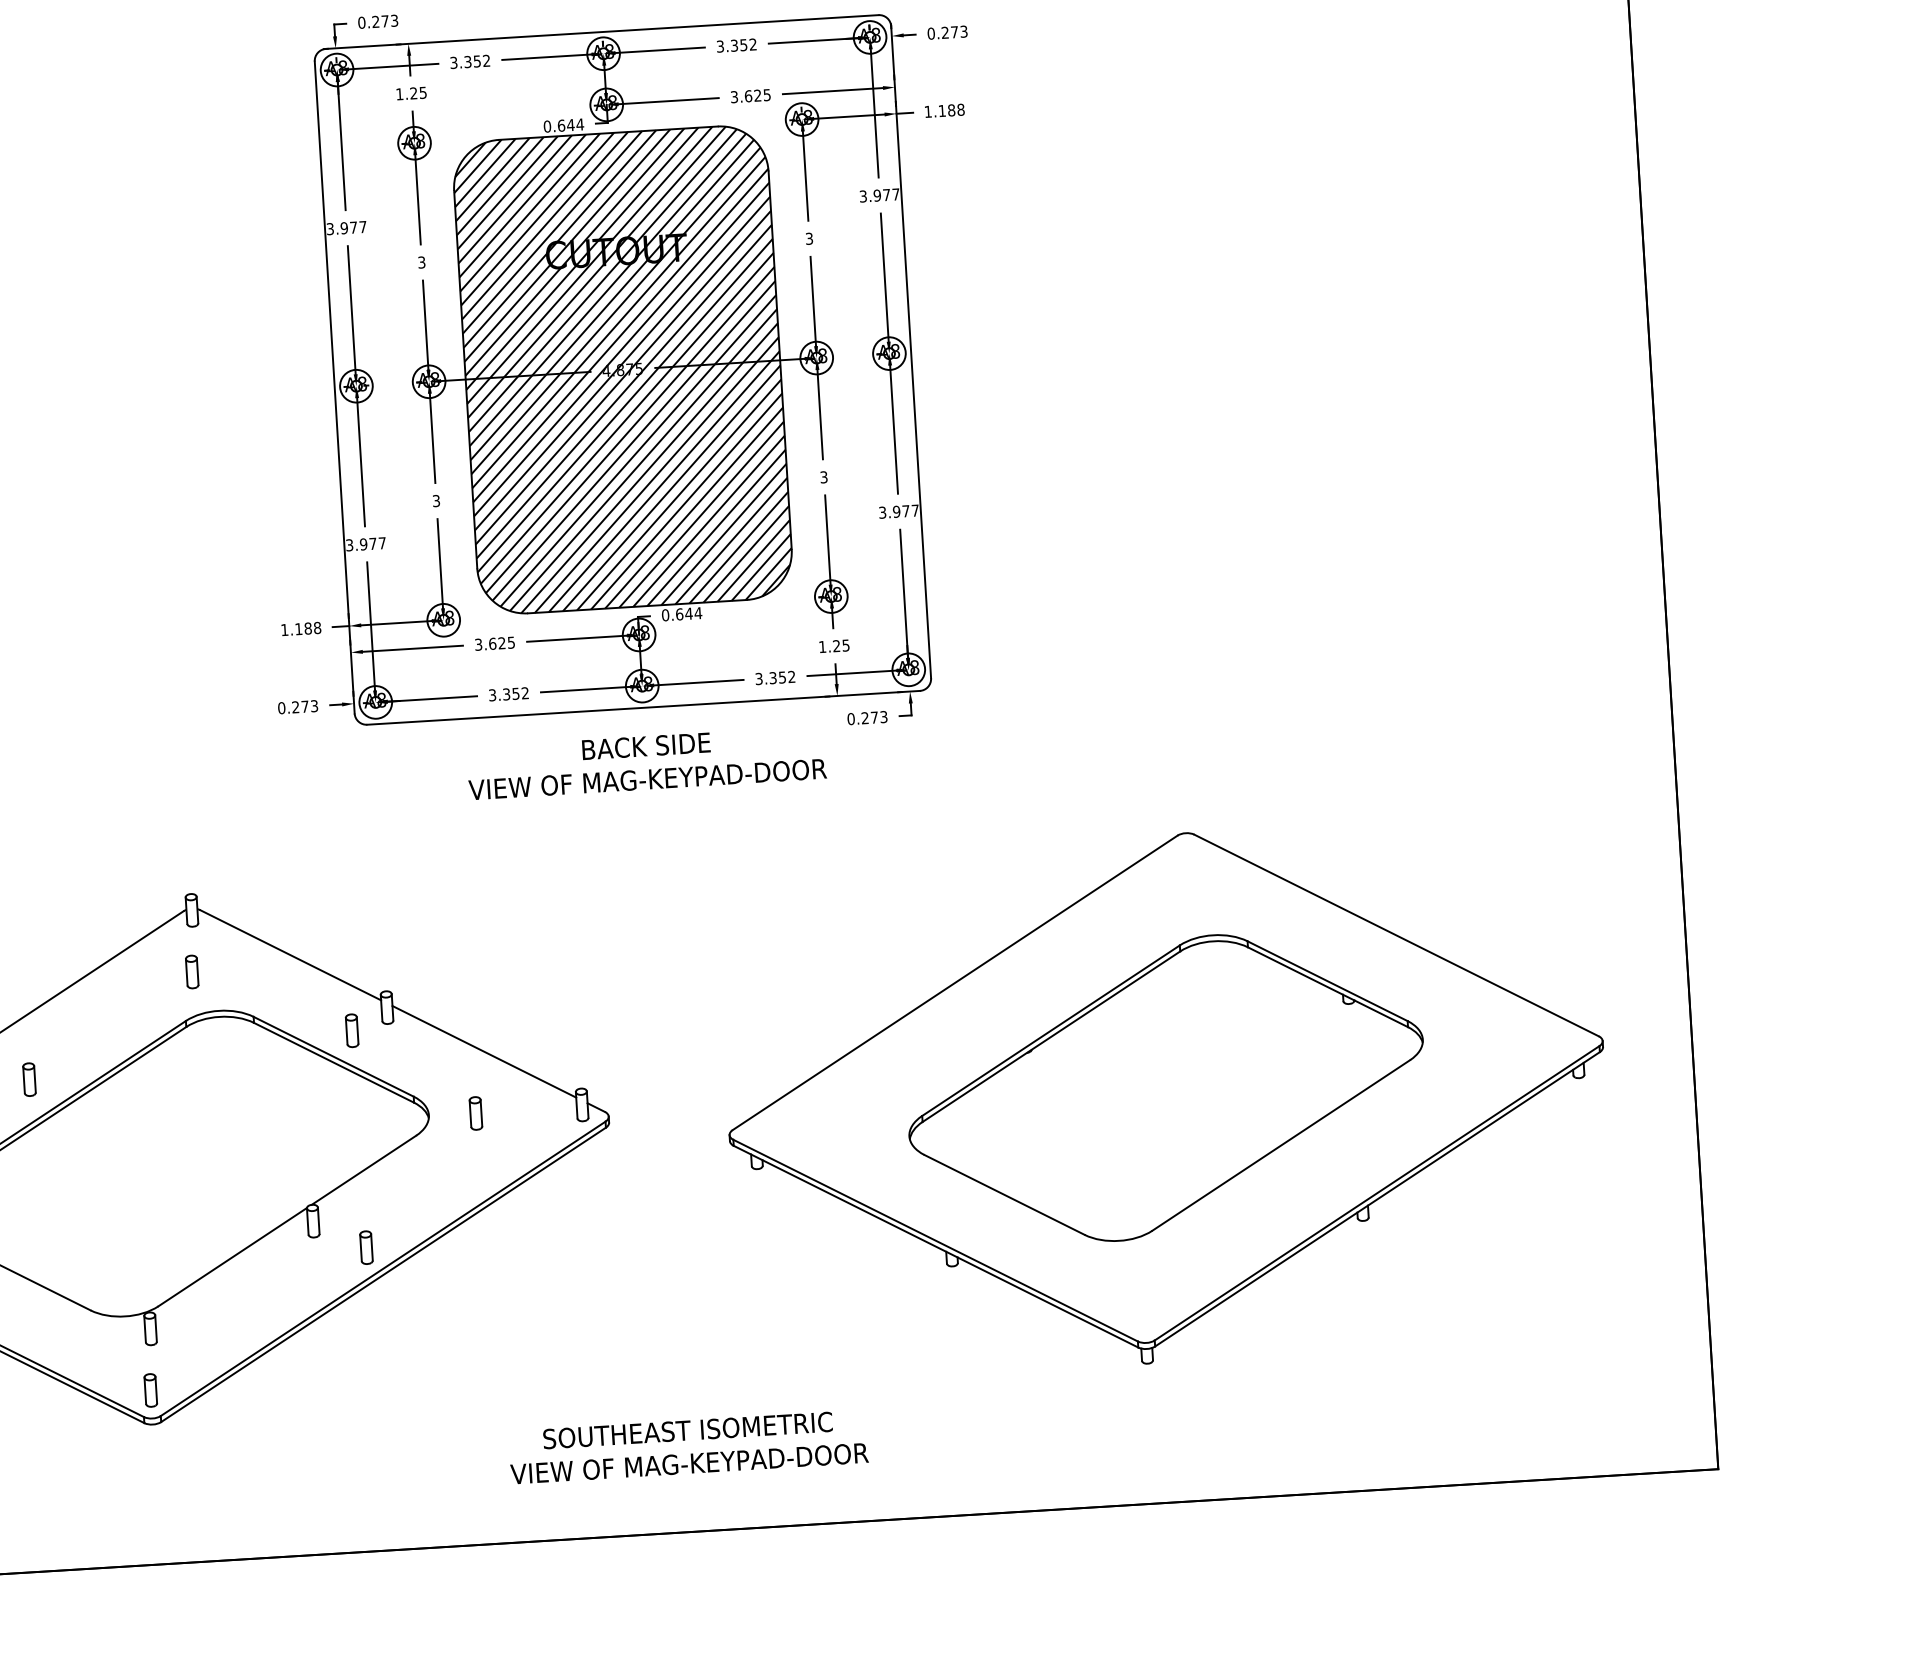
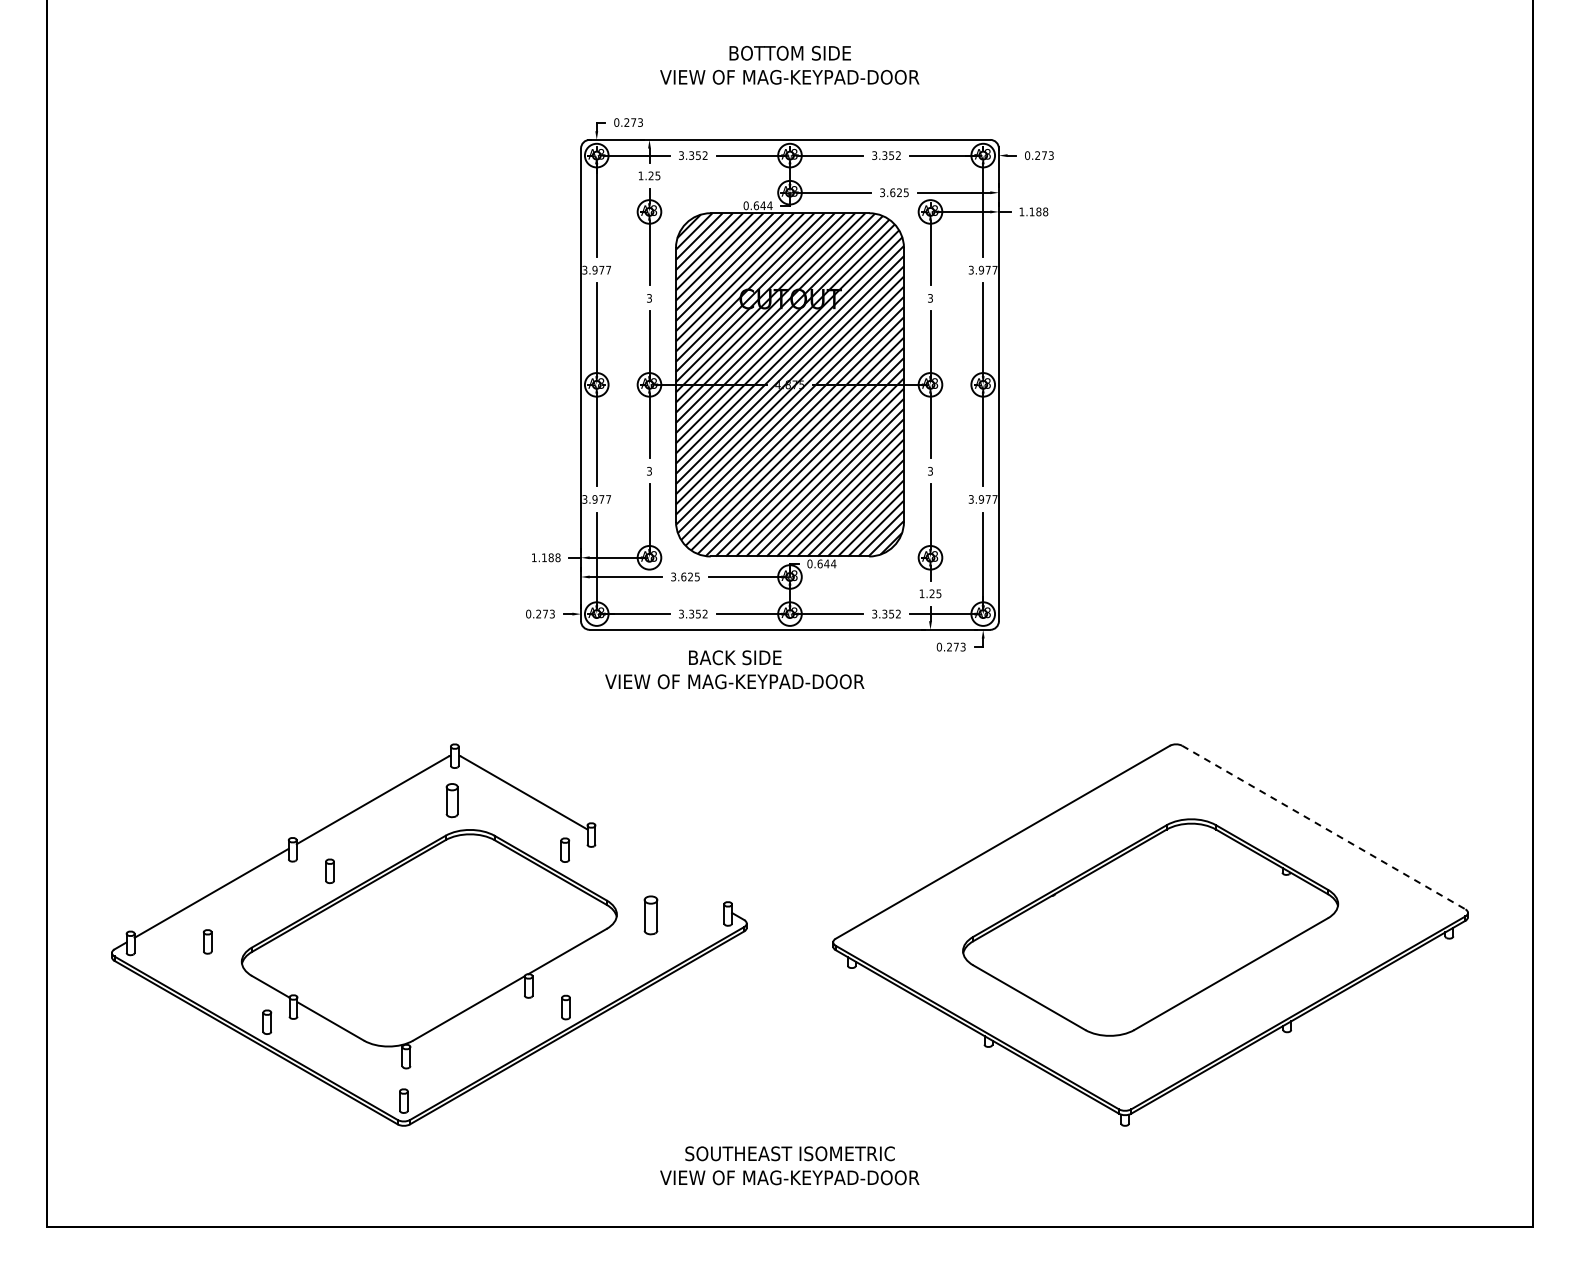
text: (646, 762) -> (734, 669), moved
line: (1396, 935) -> (1323, 827), solid -> dashed
part: (192, 971) -> (452, 800), size x1.4
line: (483, 1052) -> (659, 871), removed
part: (475, 1113) -> (650, 915), size x1.6

